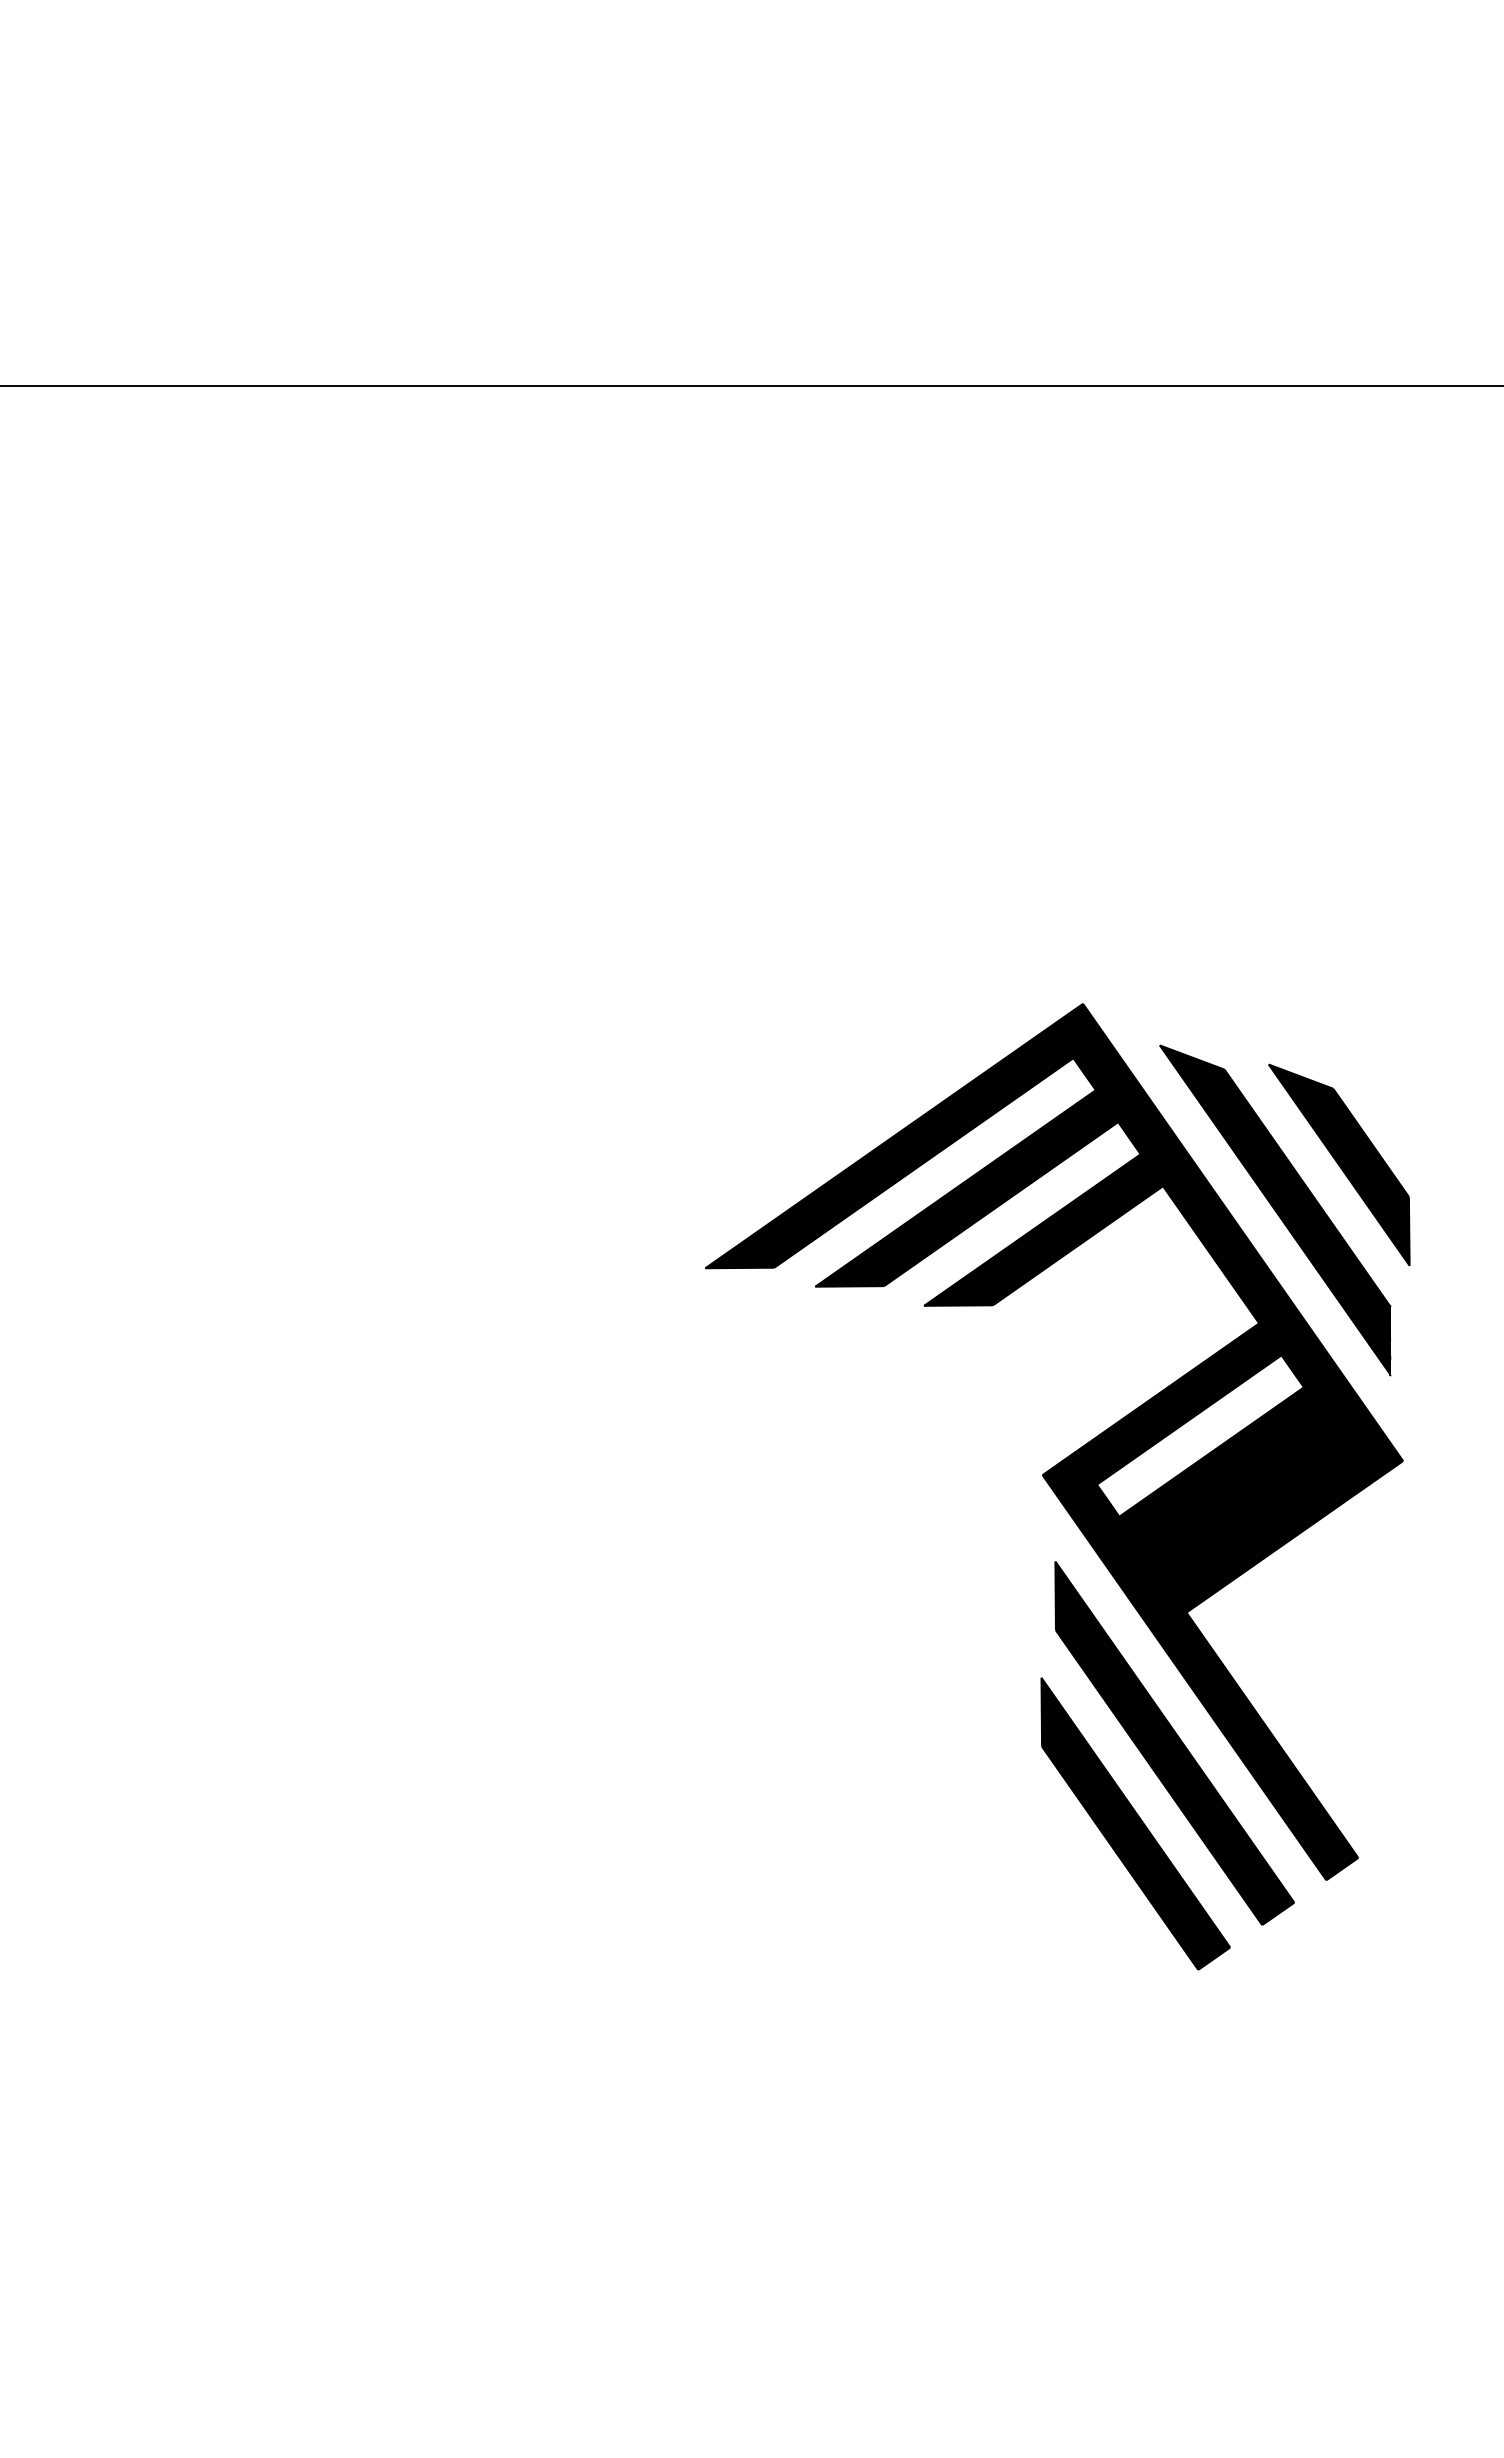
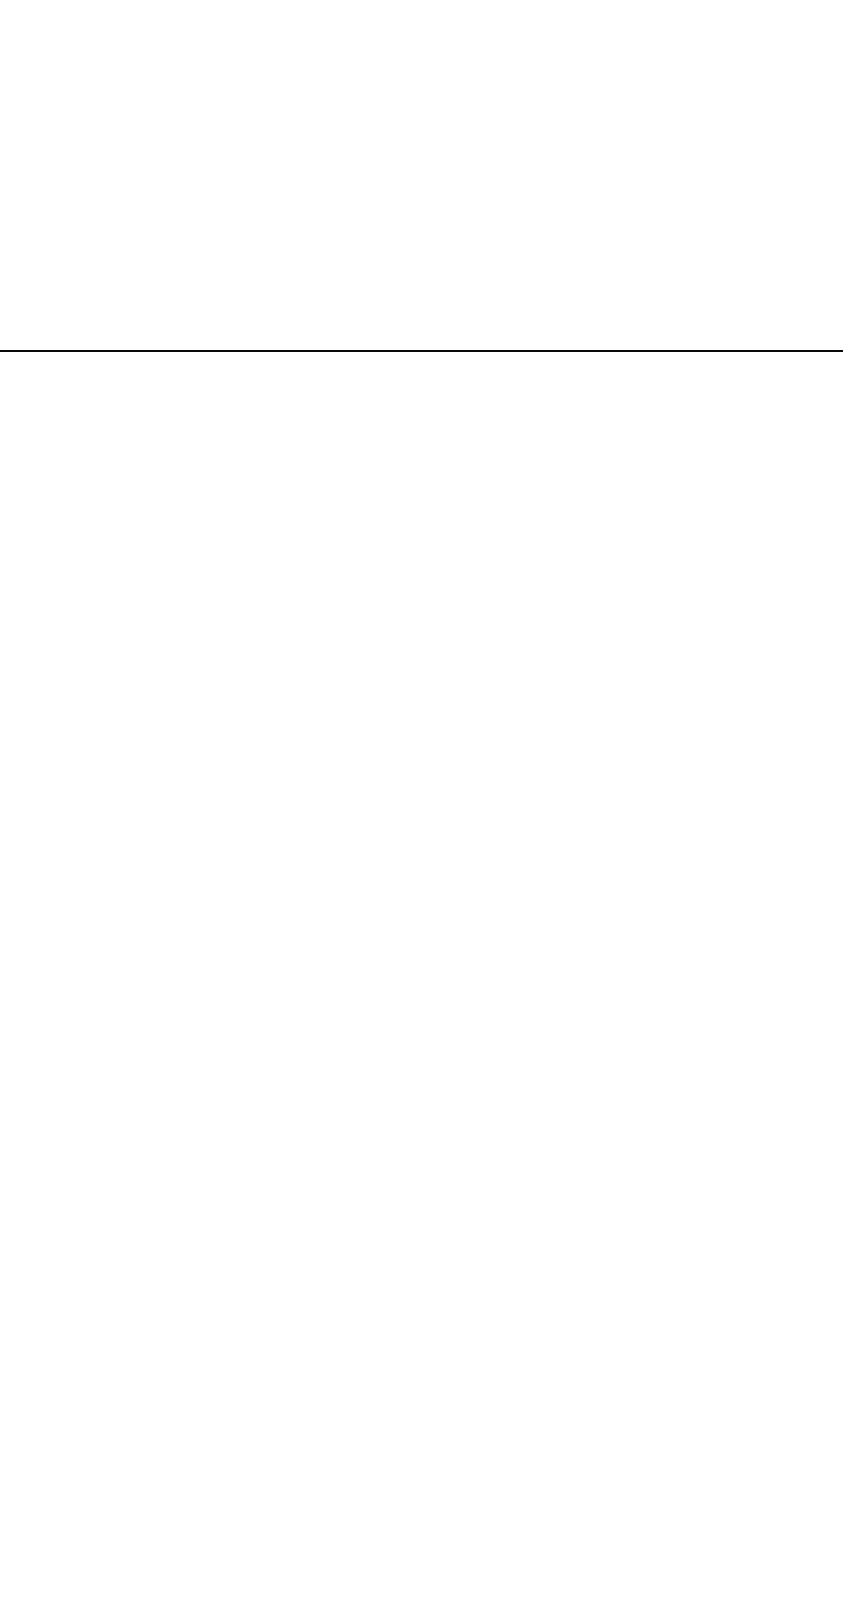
part: (1057, 1486) -> (440, 1150), removed

